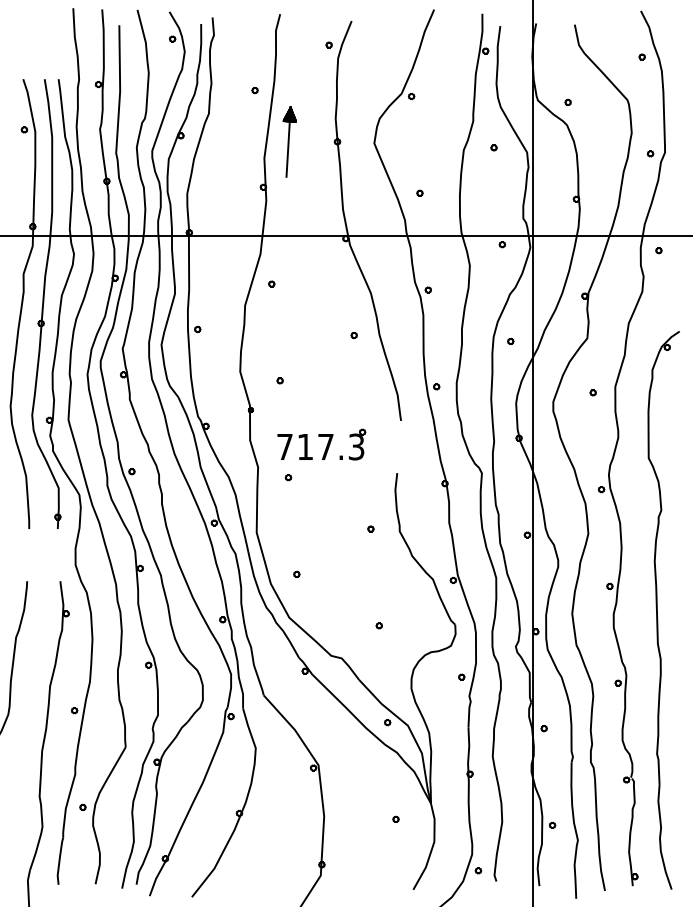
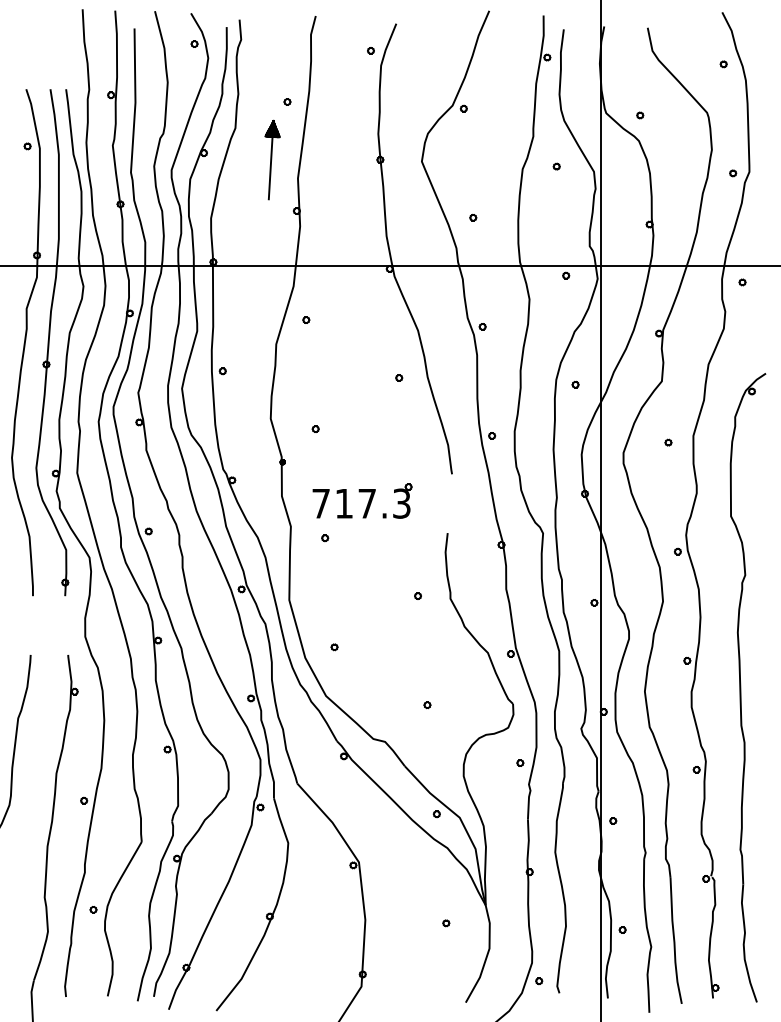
part: (289, 141) -> (272, 159), moved

